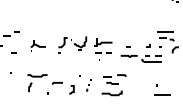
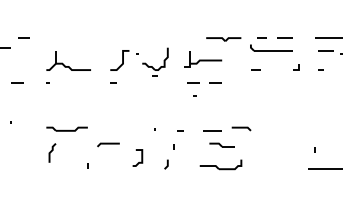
part: (38, 45) -> (69, 66), size x1.43
part: (140, 58) -> (247, 43), moved
part: (88, 85) -> (172, 149), size x1.67

